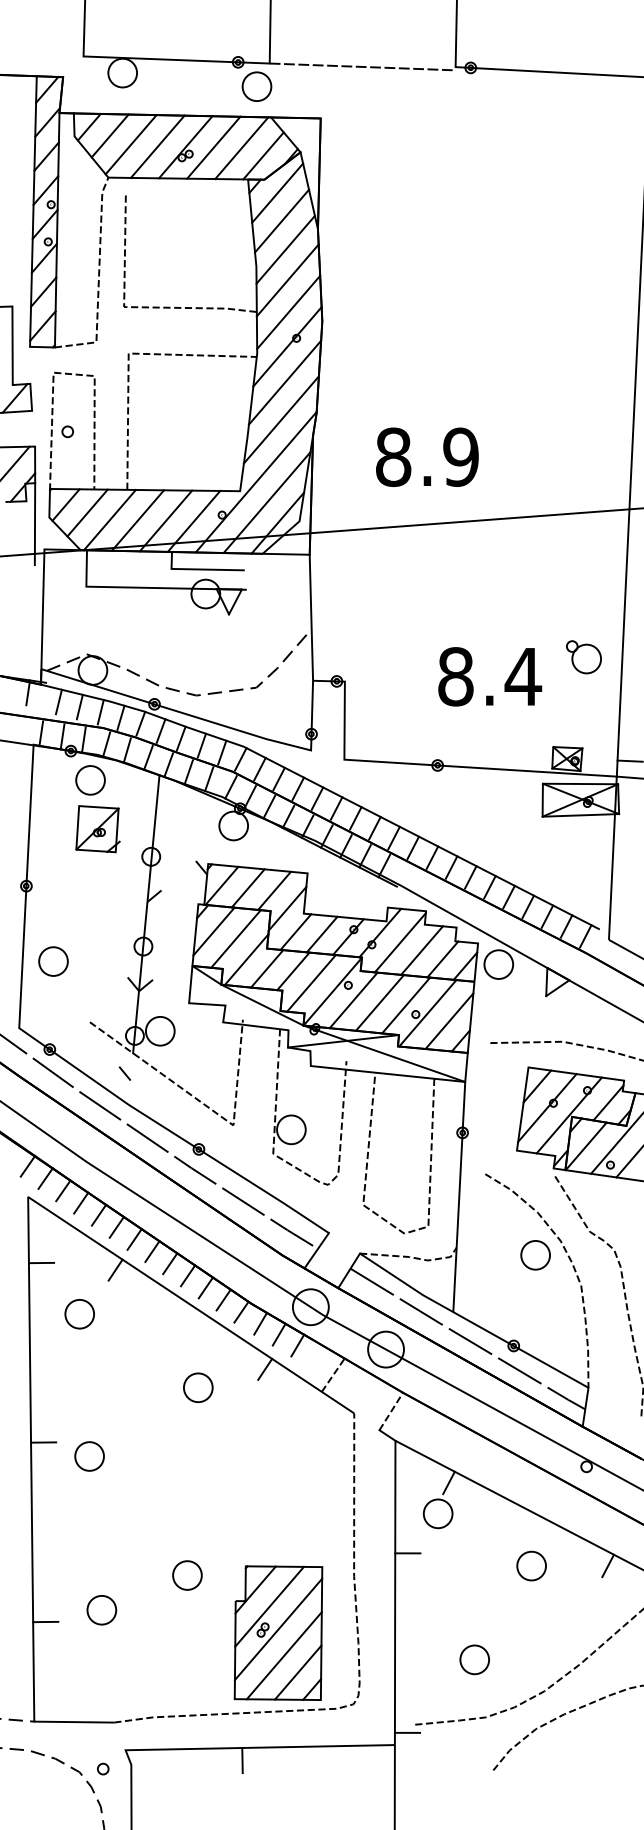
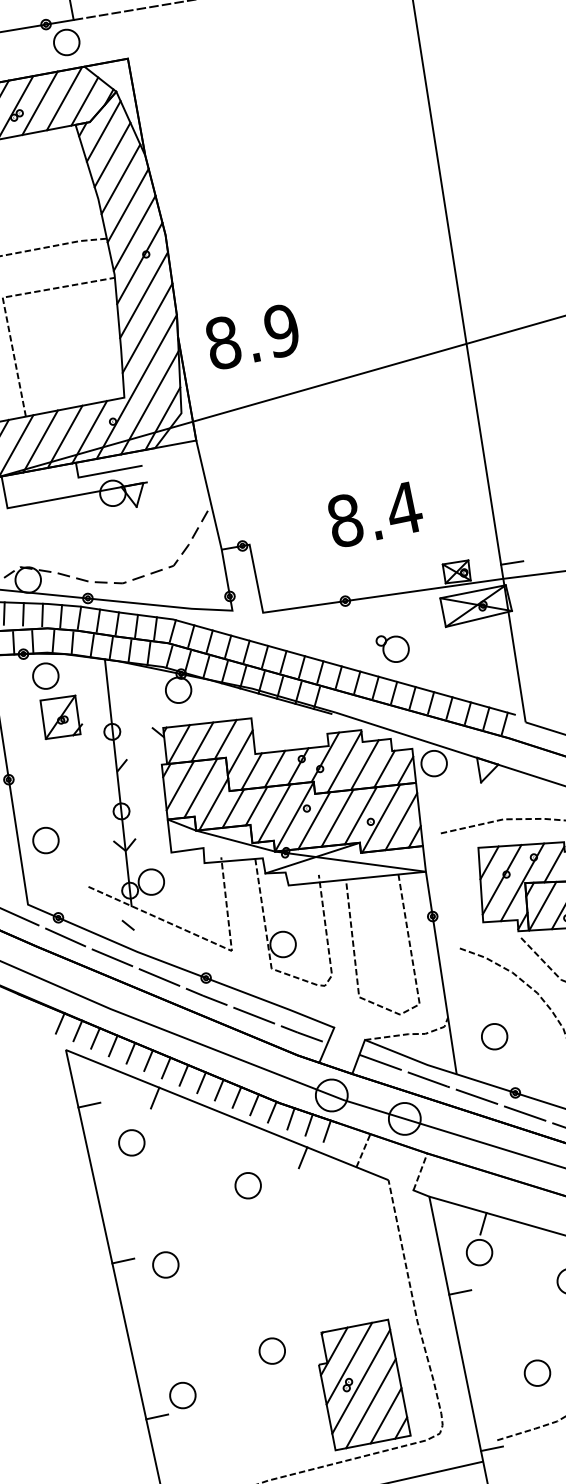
text: (427, 456) -> (252, 336), moved
part: (583, 657) -> (393, 648), moved
part: (535, 1255) -> (494, 1036), moved
part: (101, 1610) -> (182, 1395), moved

